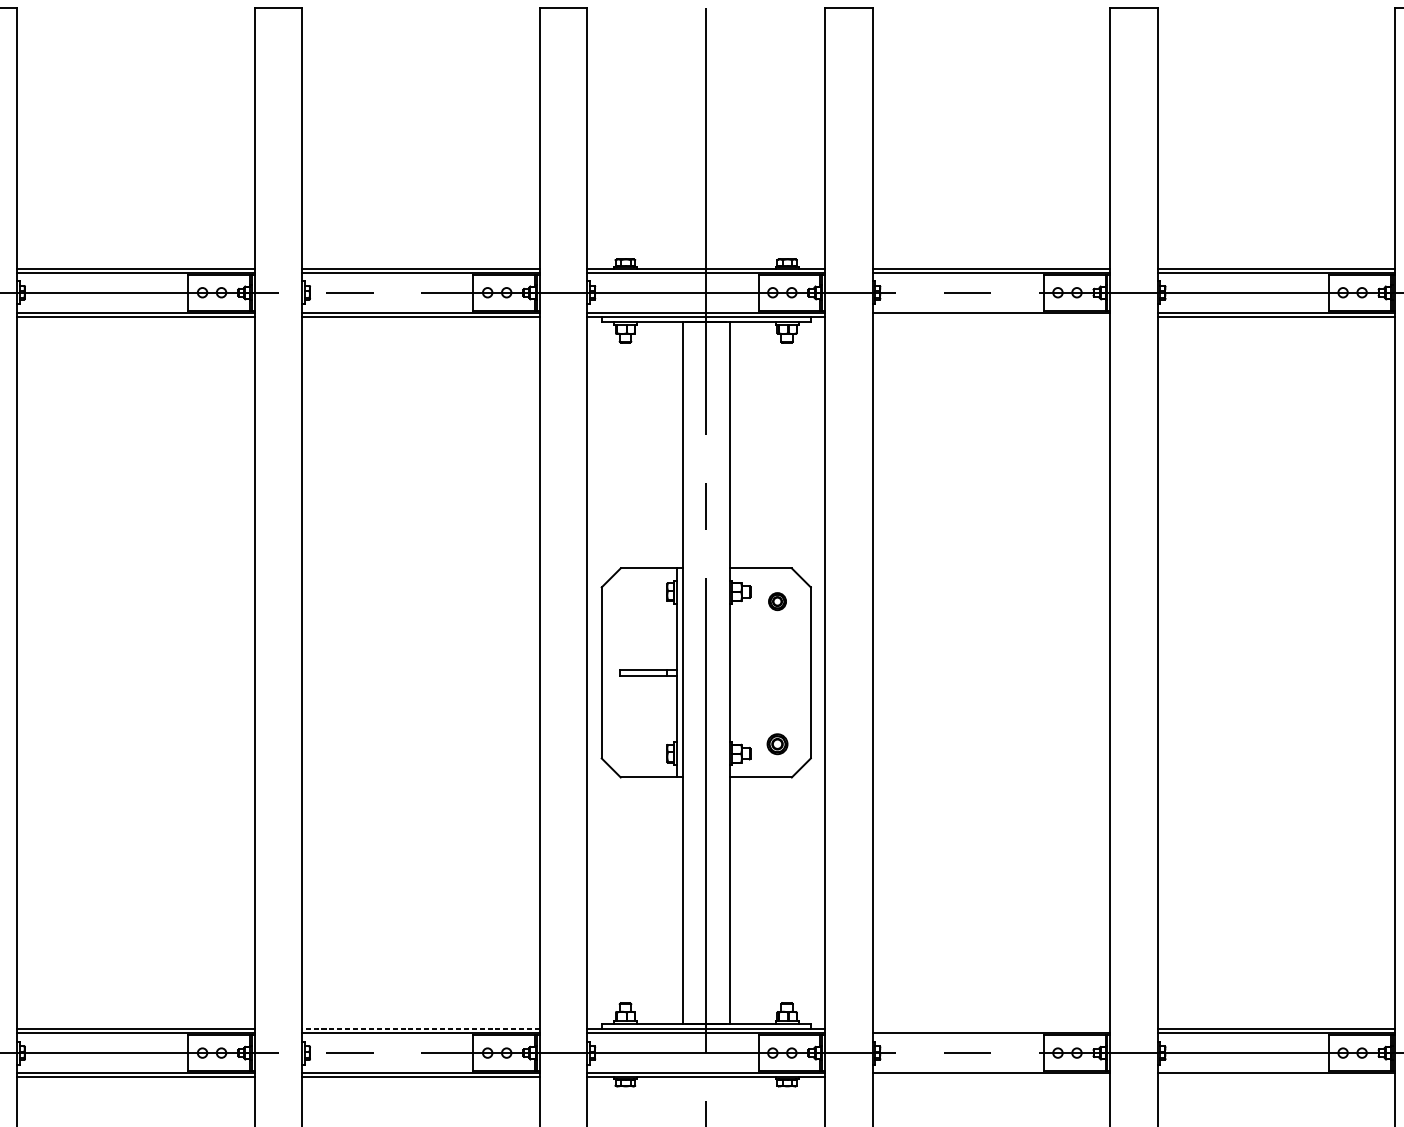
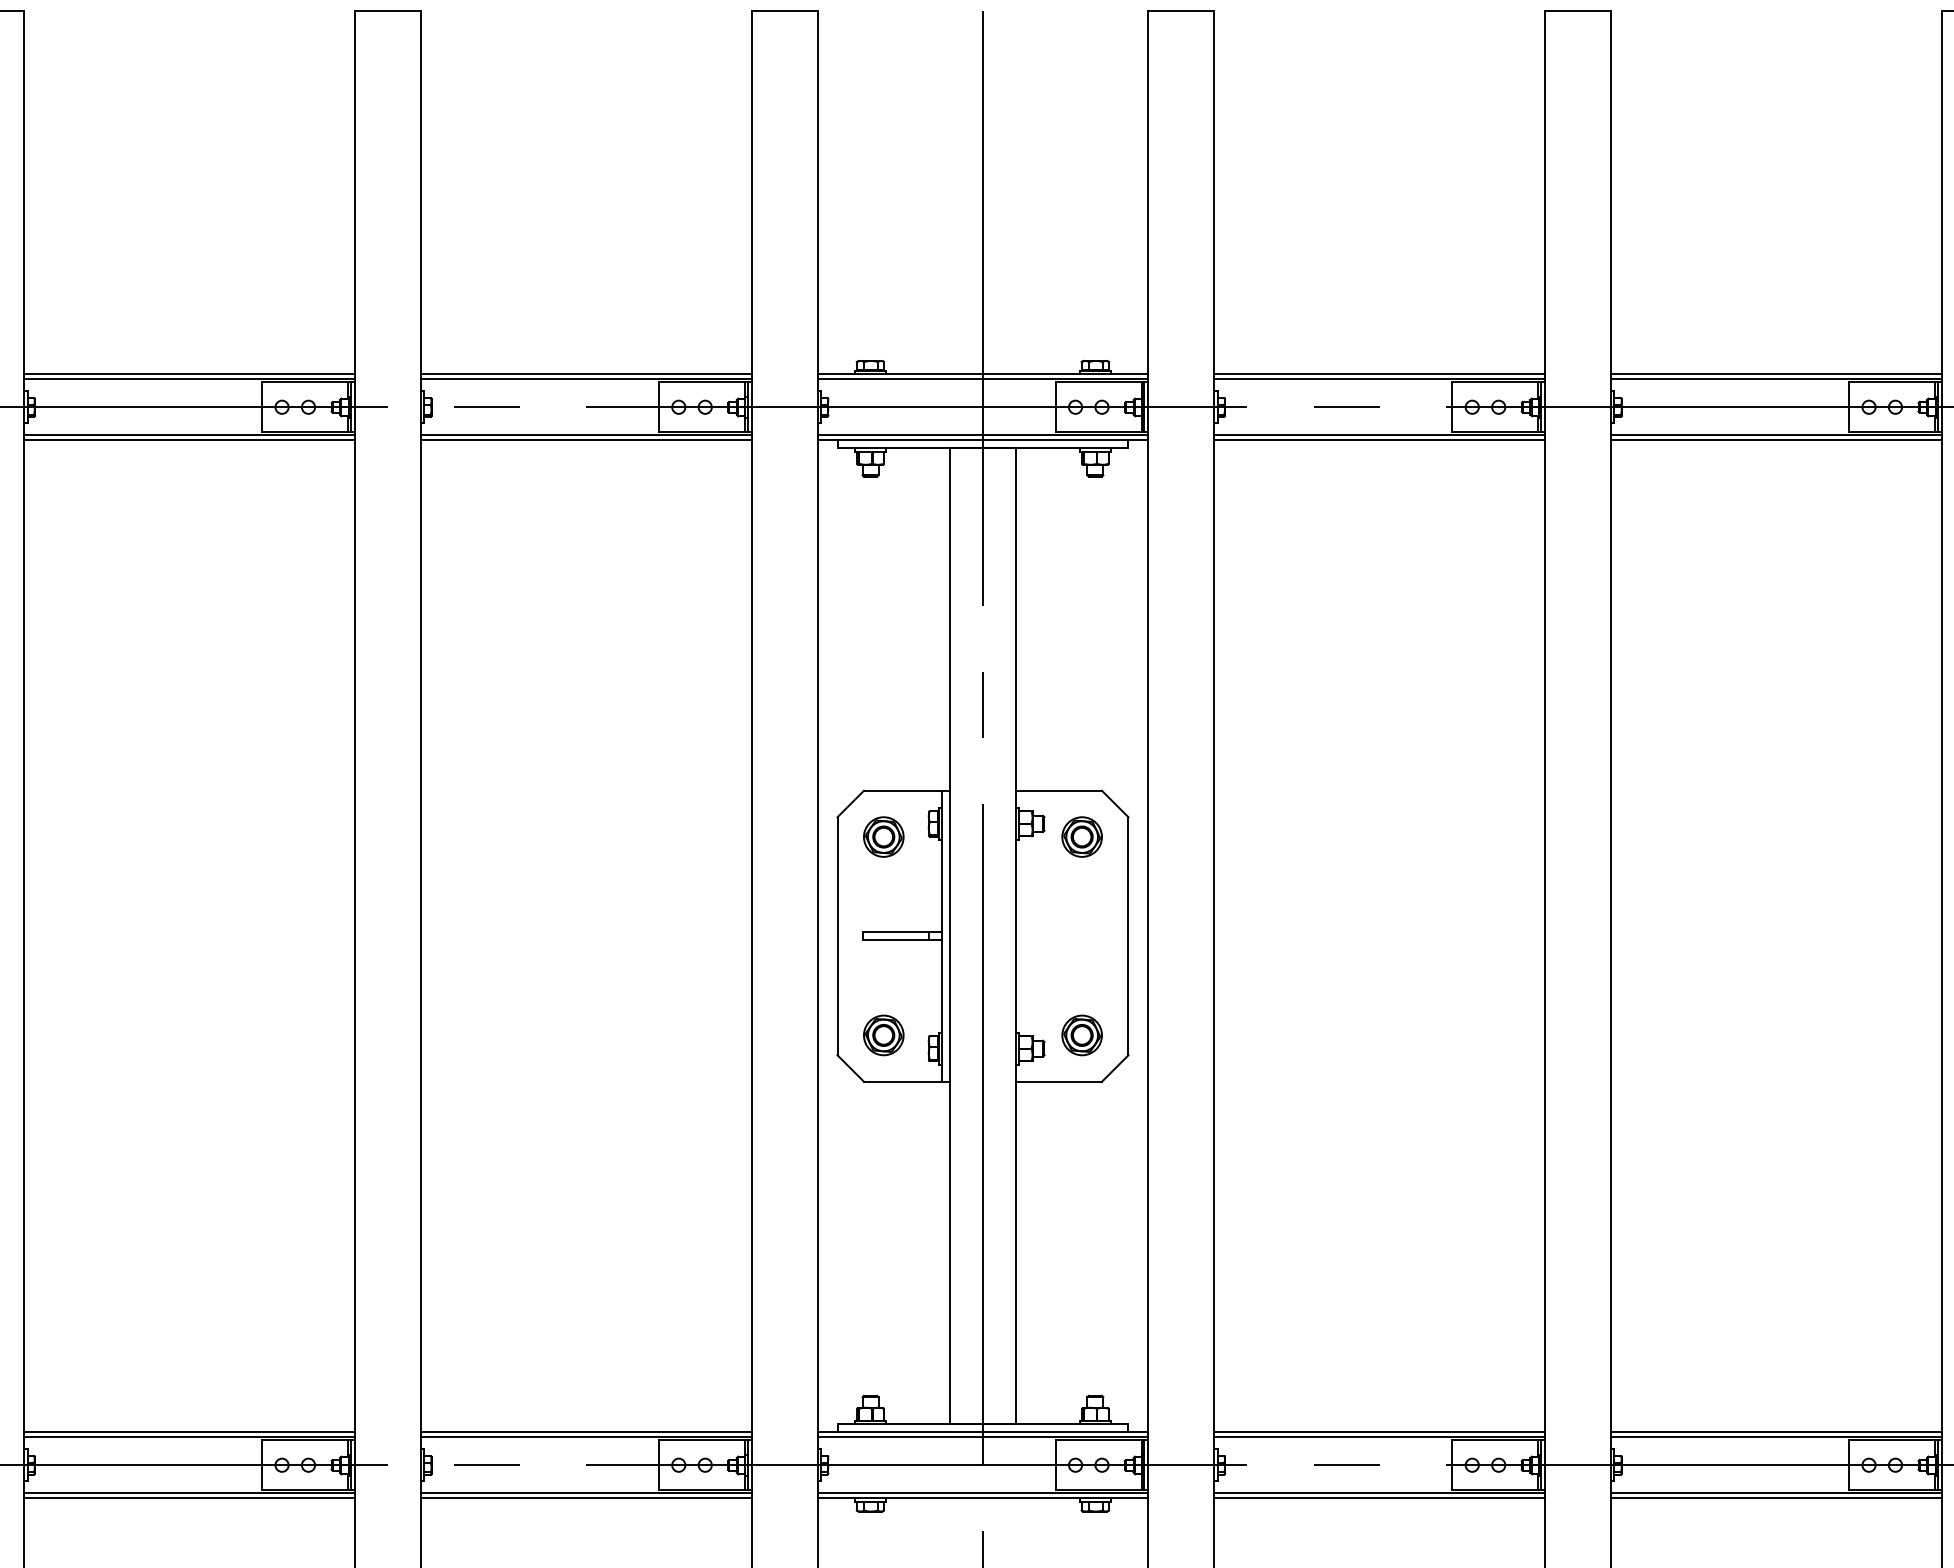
line: (991, 316) -> (1379, 440), added
part: (634, 601) -> (883, 836), added
part: (777, 601) -> (1081, 836), size x1.67
part: (634, 744) -> (883, 1035), added
part: (777, 744) -> (1081, 1035), size x1.43
line: (420, 1029) -> (585, 1432), dashed -> solid
line: (991, 1029) -> (1379, 1432), added
line: (991, 1077) -> (1379, 1498), added
line: (1276, 1077) -> (1776, 1498), added

